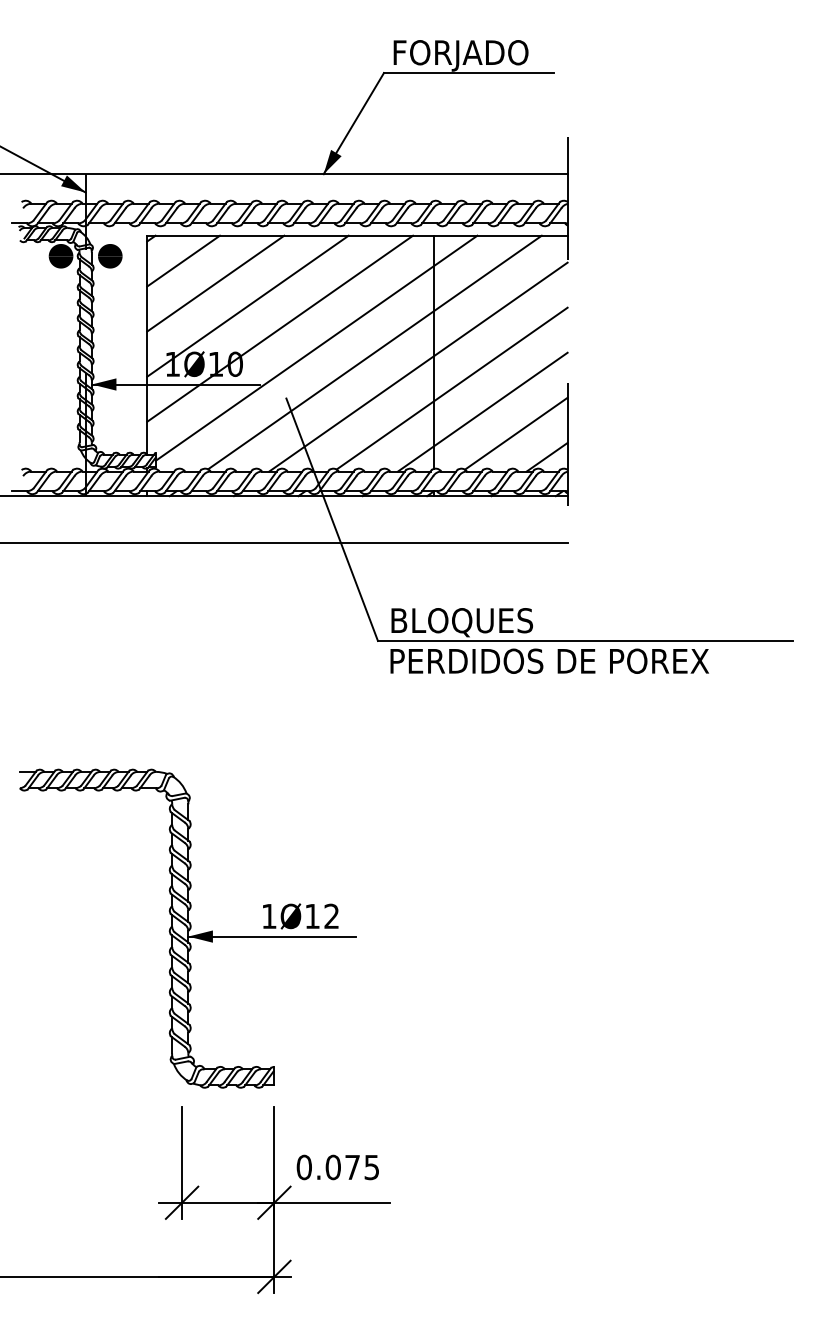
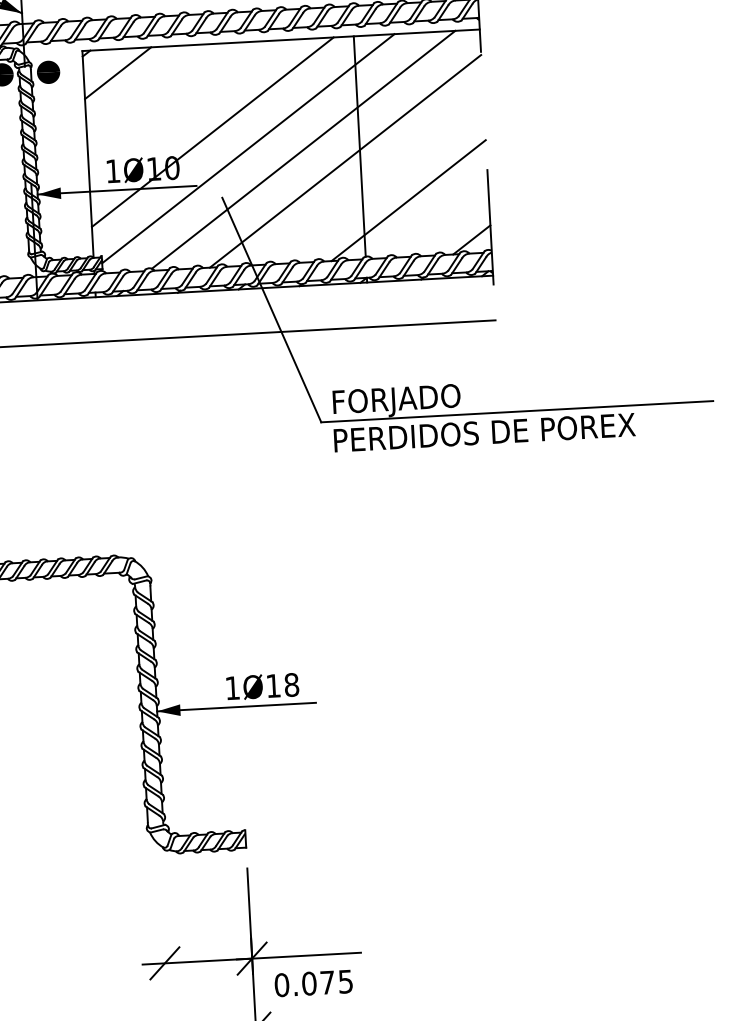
line: (215, 283) -> (149, 92), removed
line: (247, 305) -> (180, 111), removed
line: (451, 388) -> (377, 179), removed
line: (515, 433) -> (440, 219), removed
text: (463, 623) -> (401, 401), BLOQUES -> FORJADO
text: (331, 916) -> (291, 685), 1Ø12 -> 1Ø18
line: (182, 1162) -> (163, 925), removed
text: (337, 1167) -> (313, 983), moved

